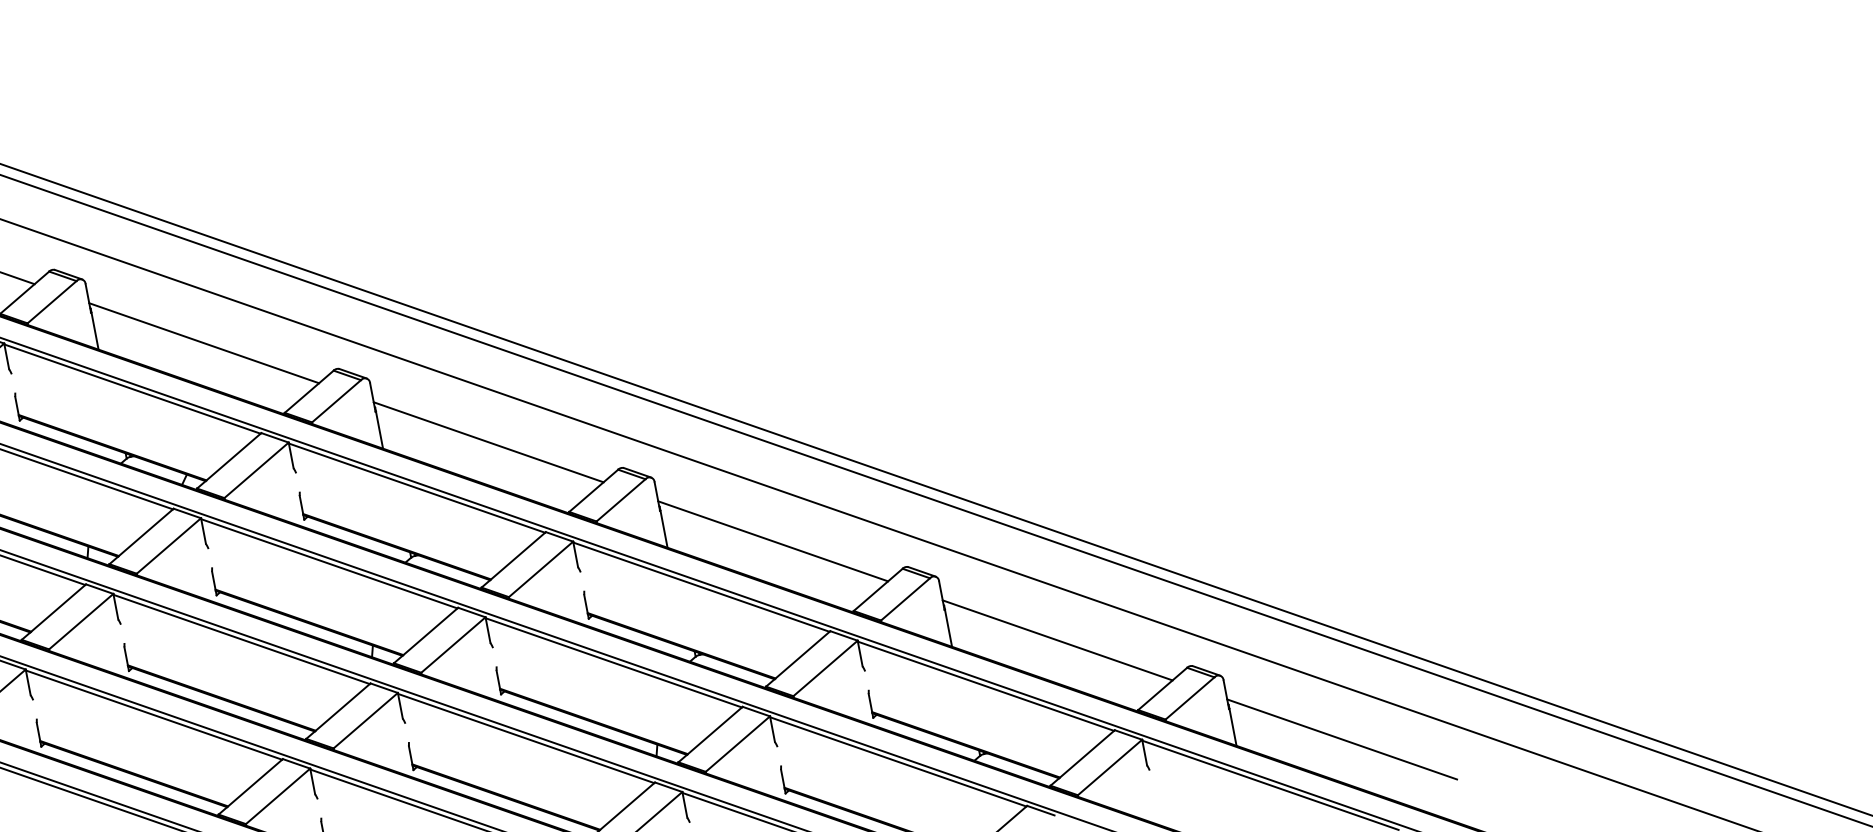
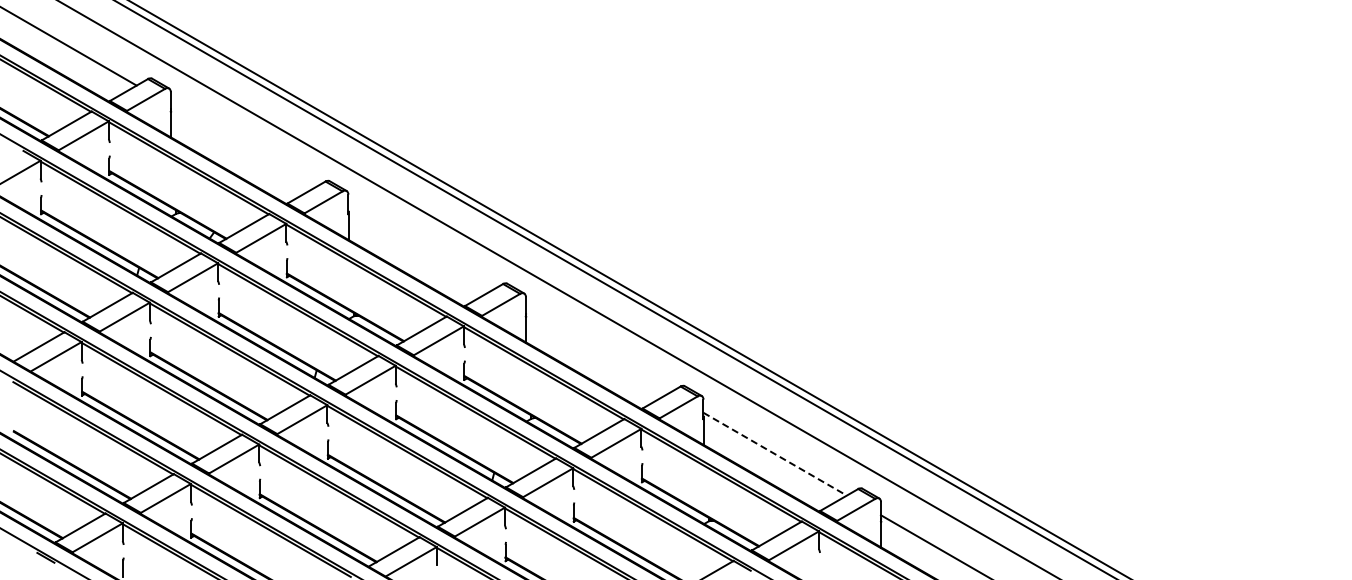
line: (204, 342) -> (242, 146), removed
line: (487, 441) -> (419, 248), removed
line: (772, 541) -> (597, 351), removed
line: (1058, 640) -> (775, 454), solid -> dashed

